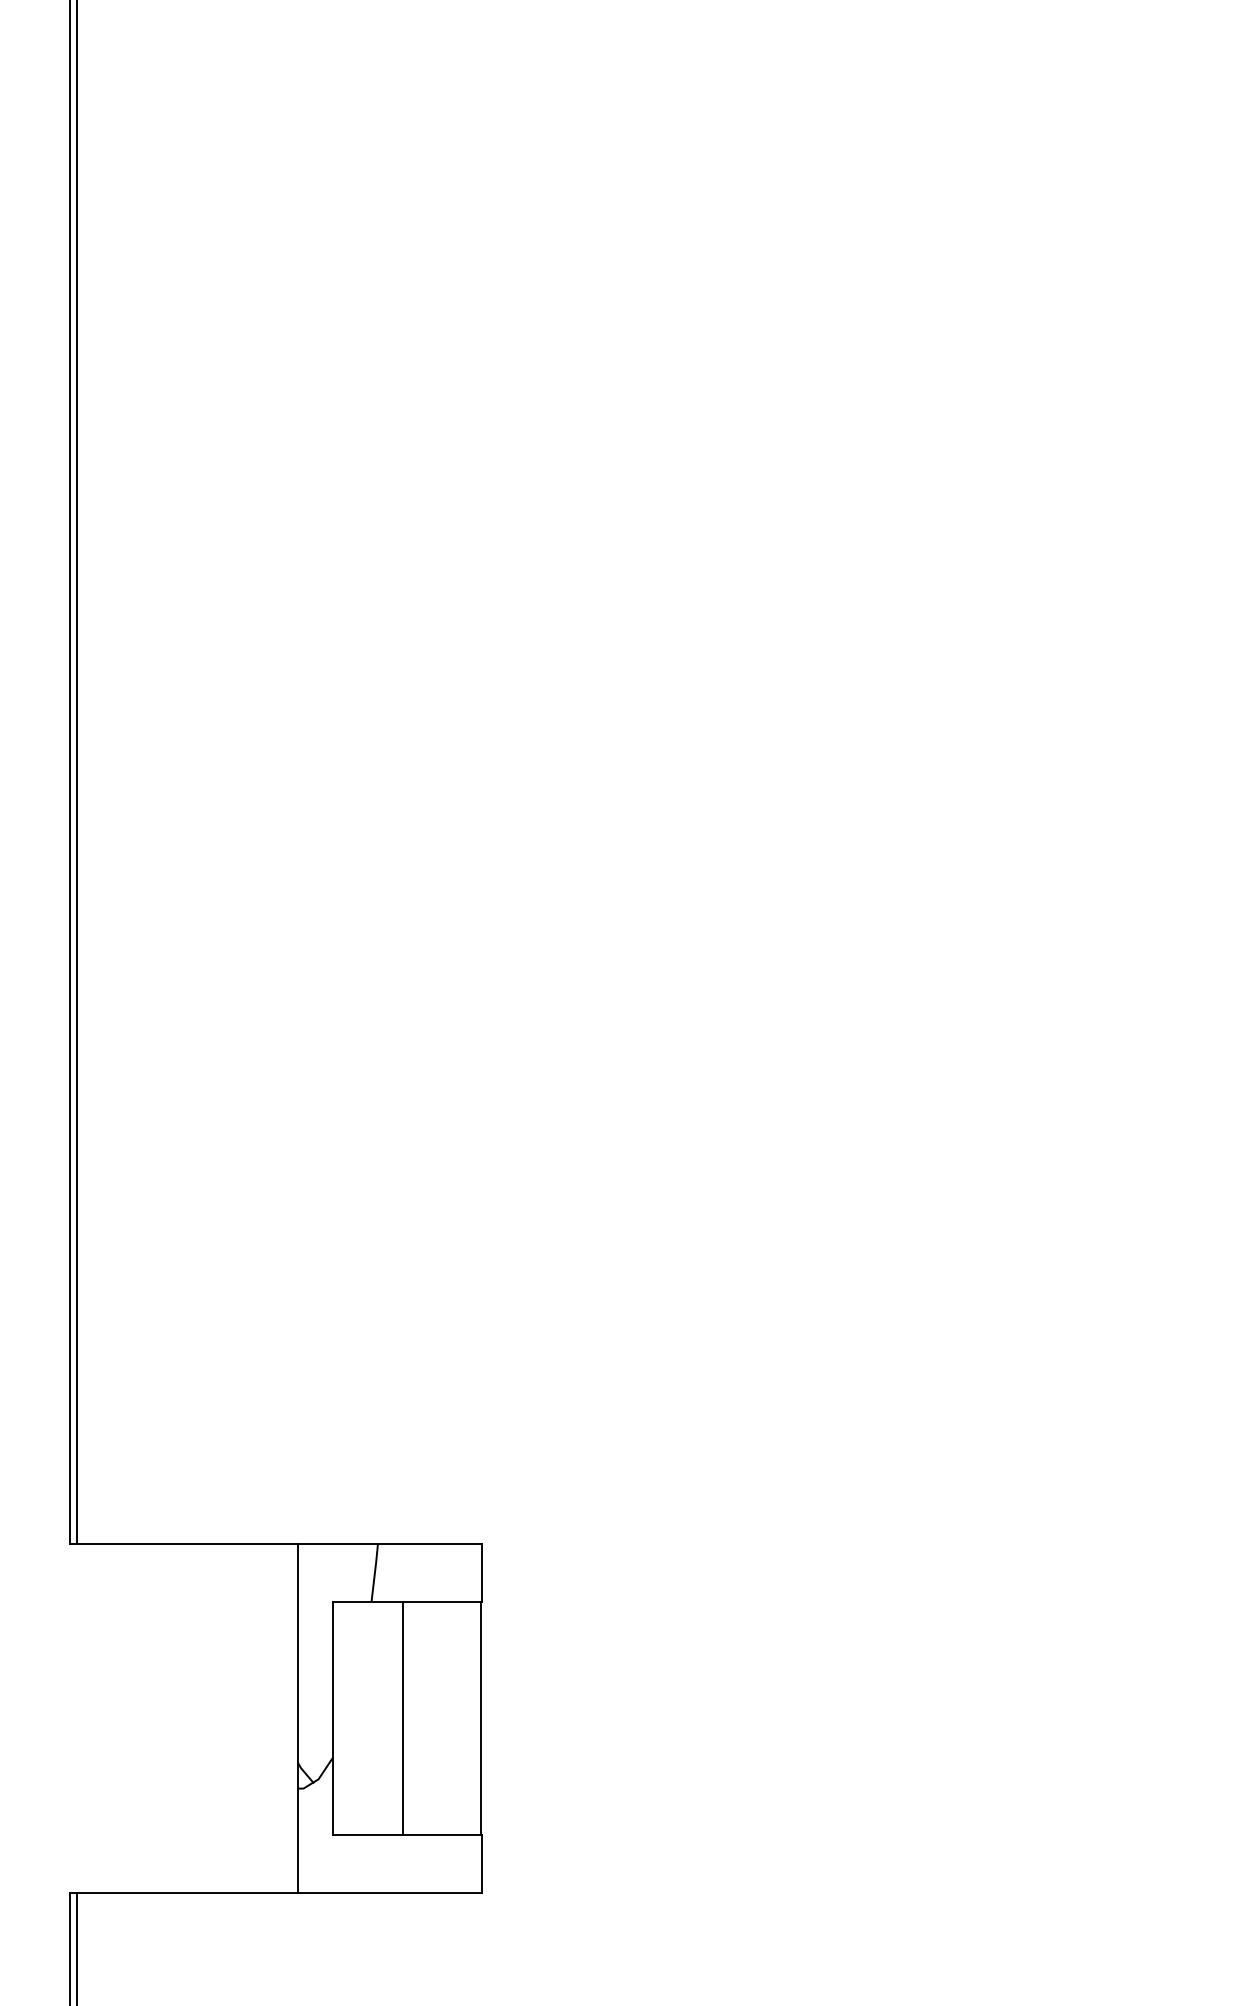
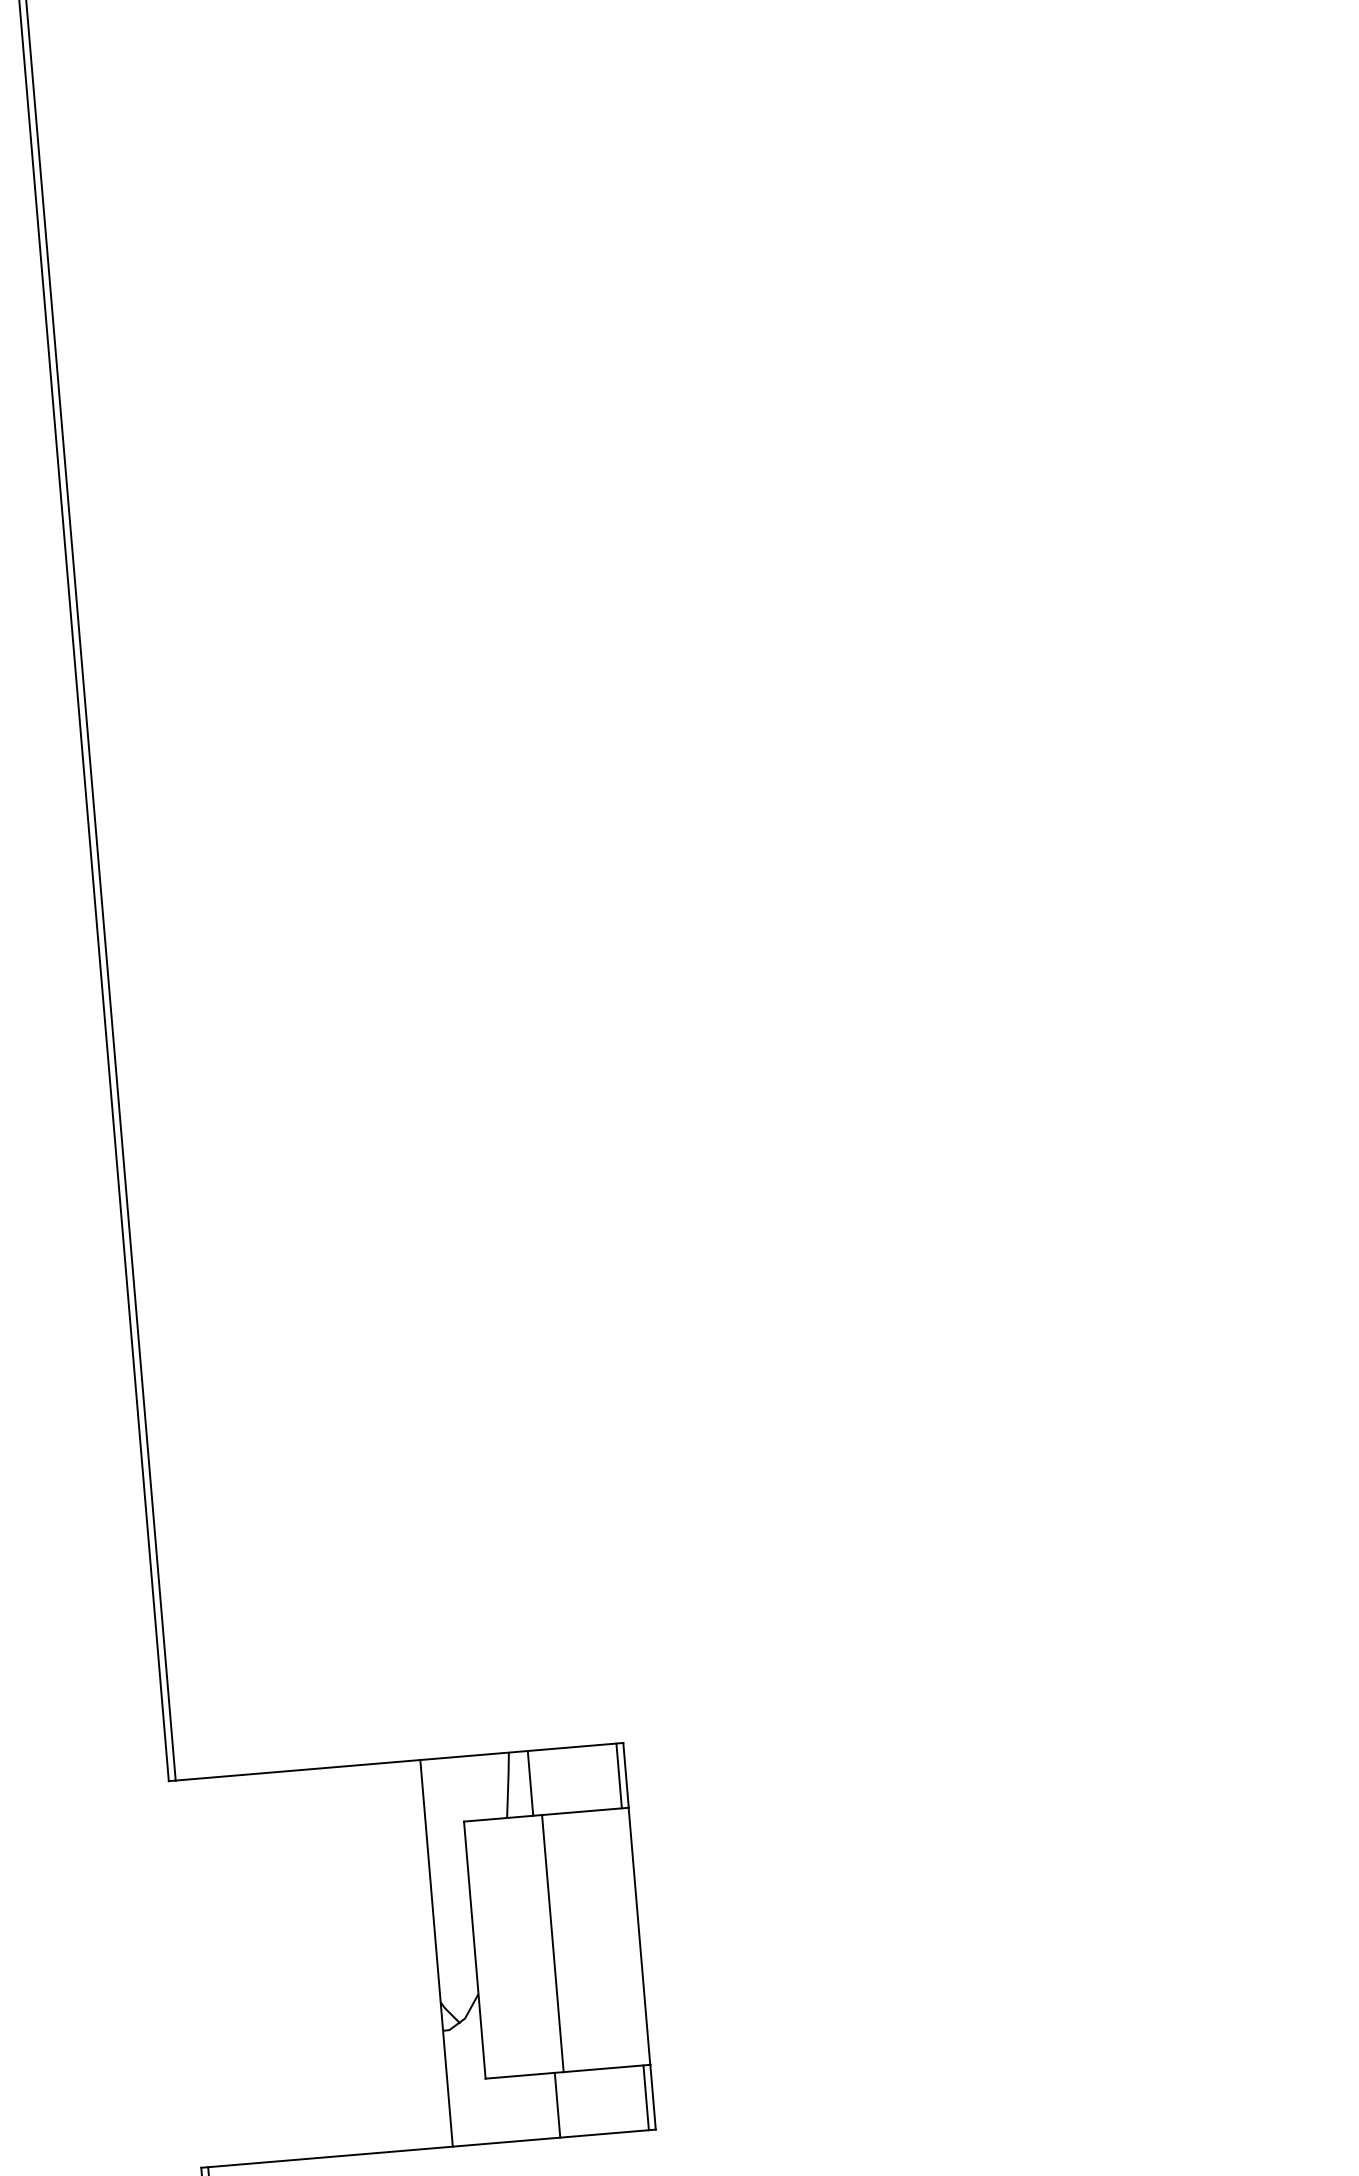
line: (395, 1572) -> (530, 1782), added
line: (475, 1572) -> (619, 1775), added
line: (395, 1863) -> (557, 2104), added
line: (475, 1863) -> (646, 2097), added

